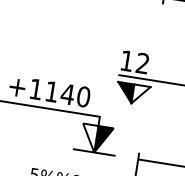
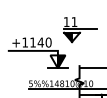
text: (143, 62) -> (74, 21), 12 -> 11

